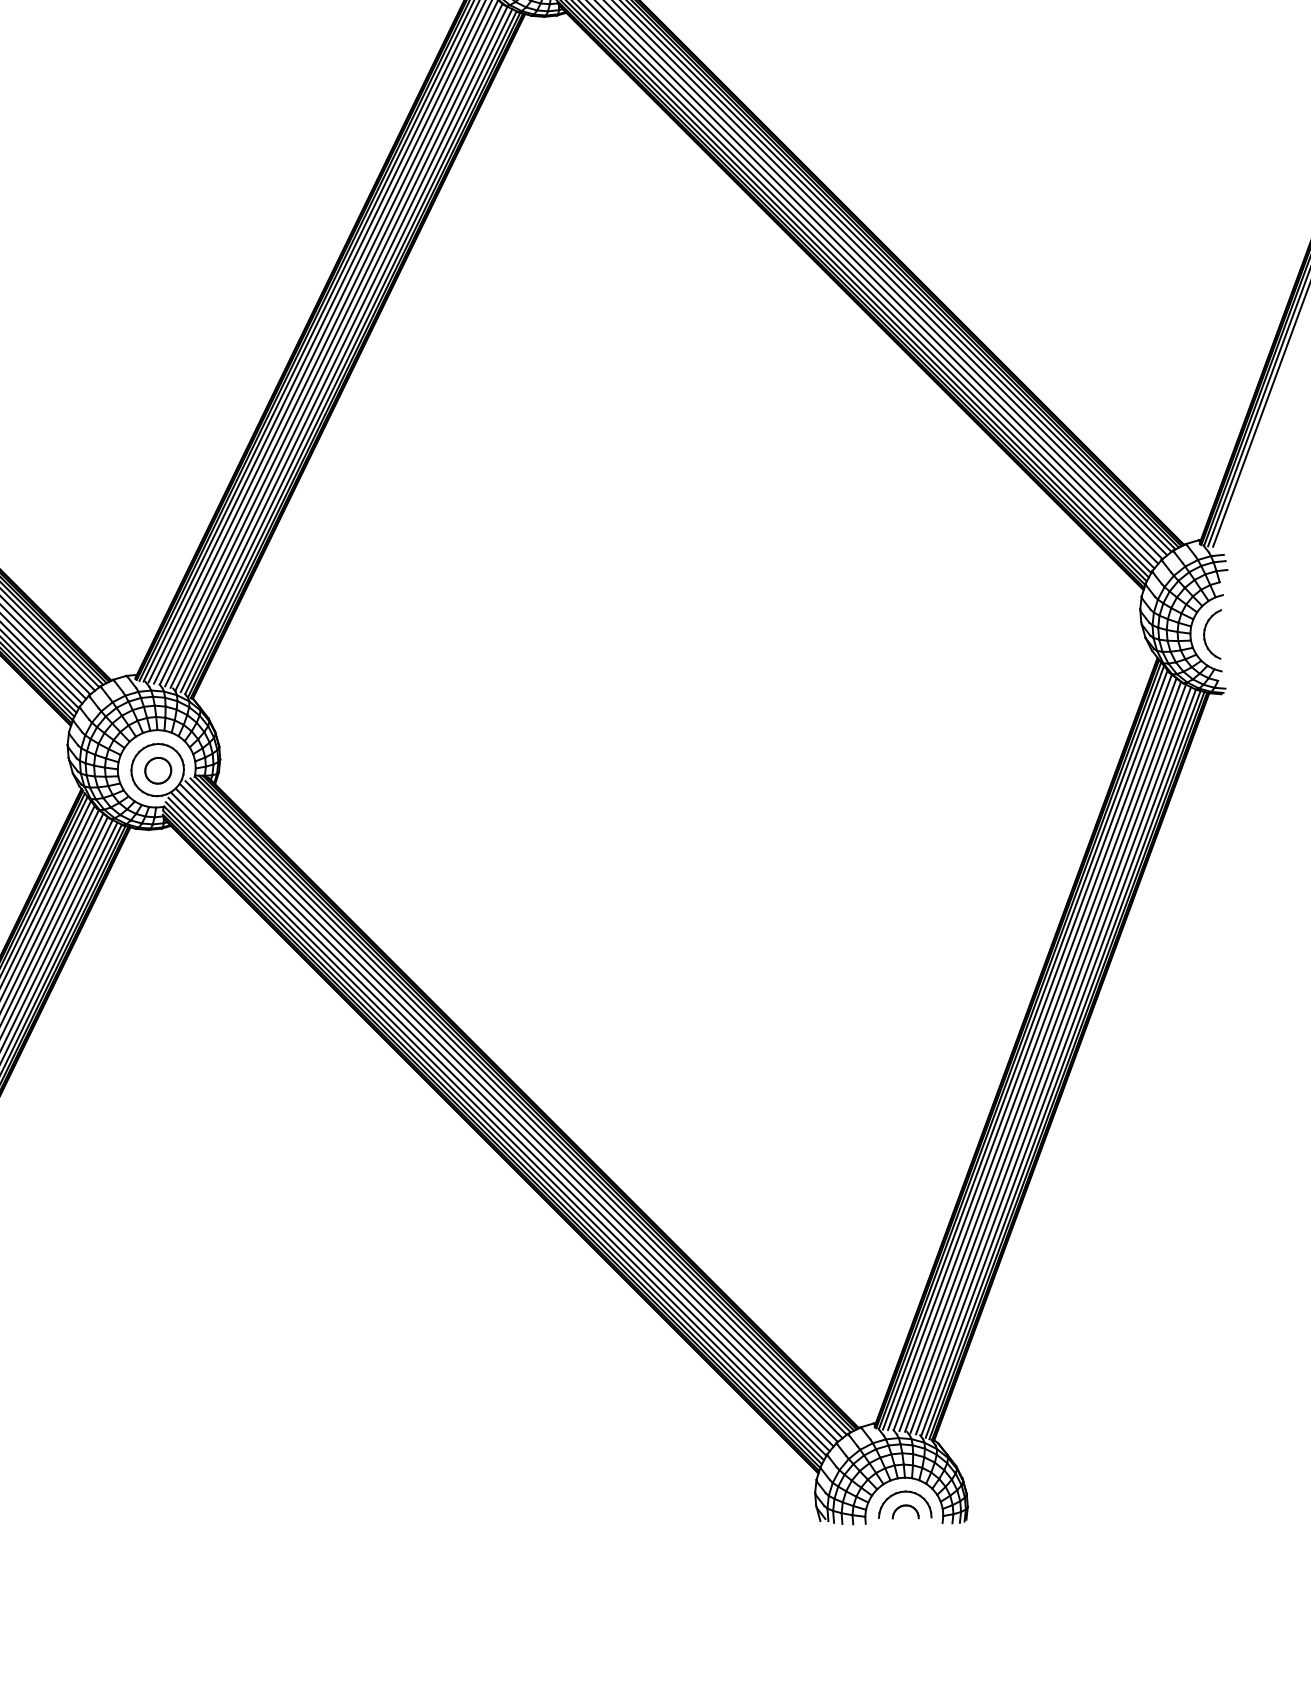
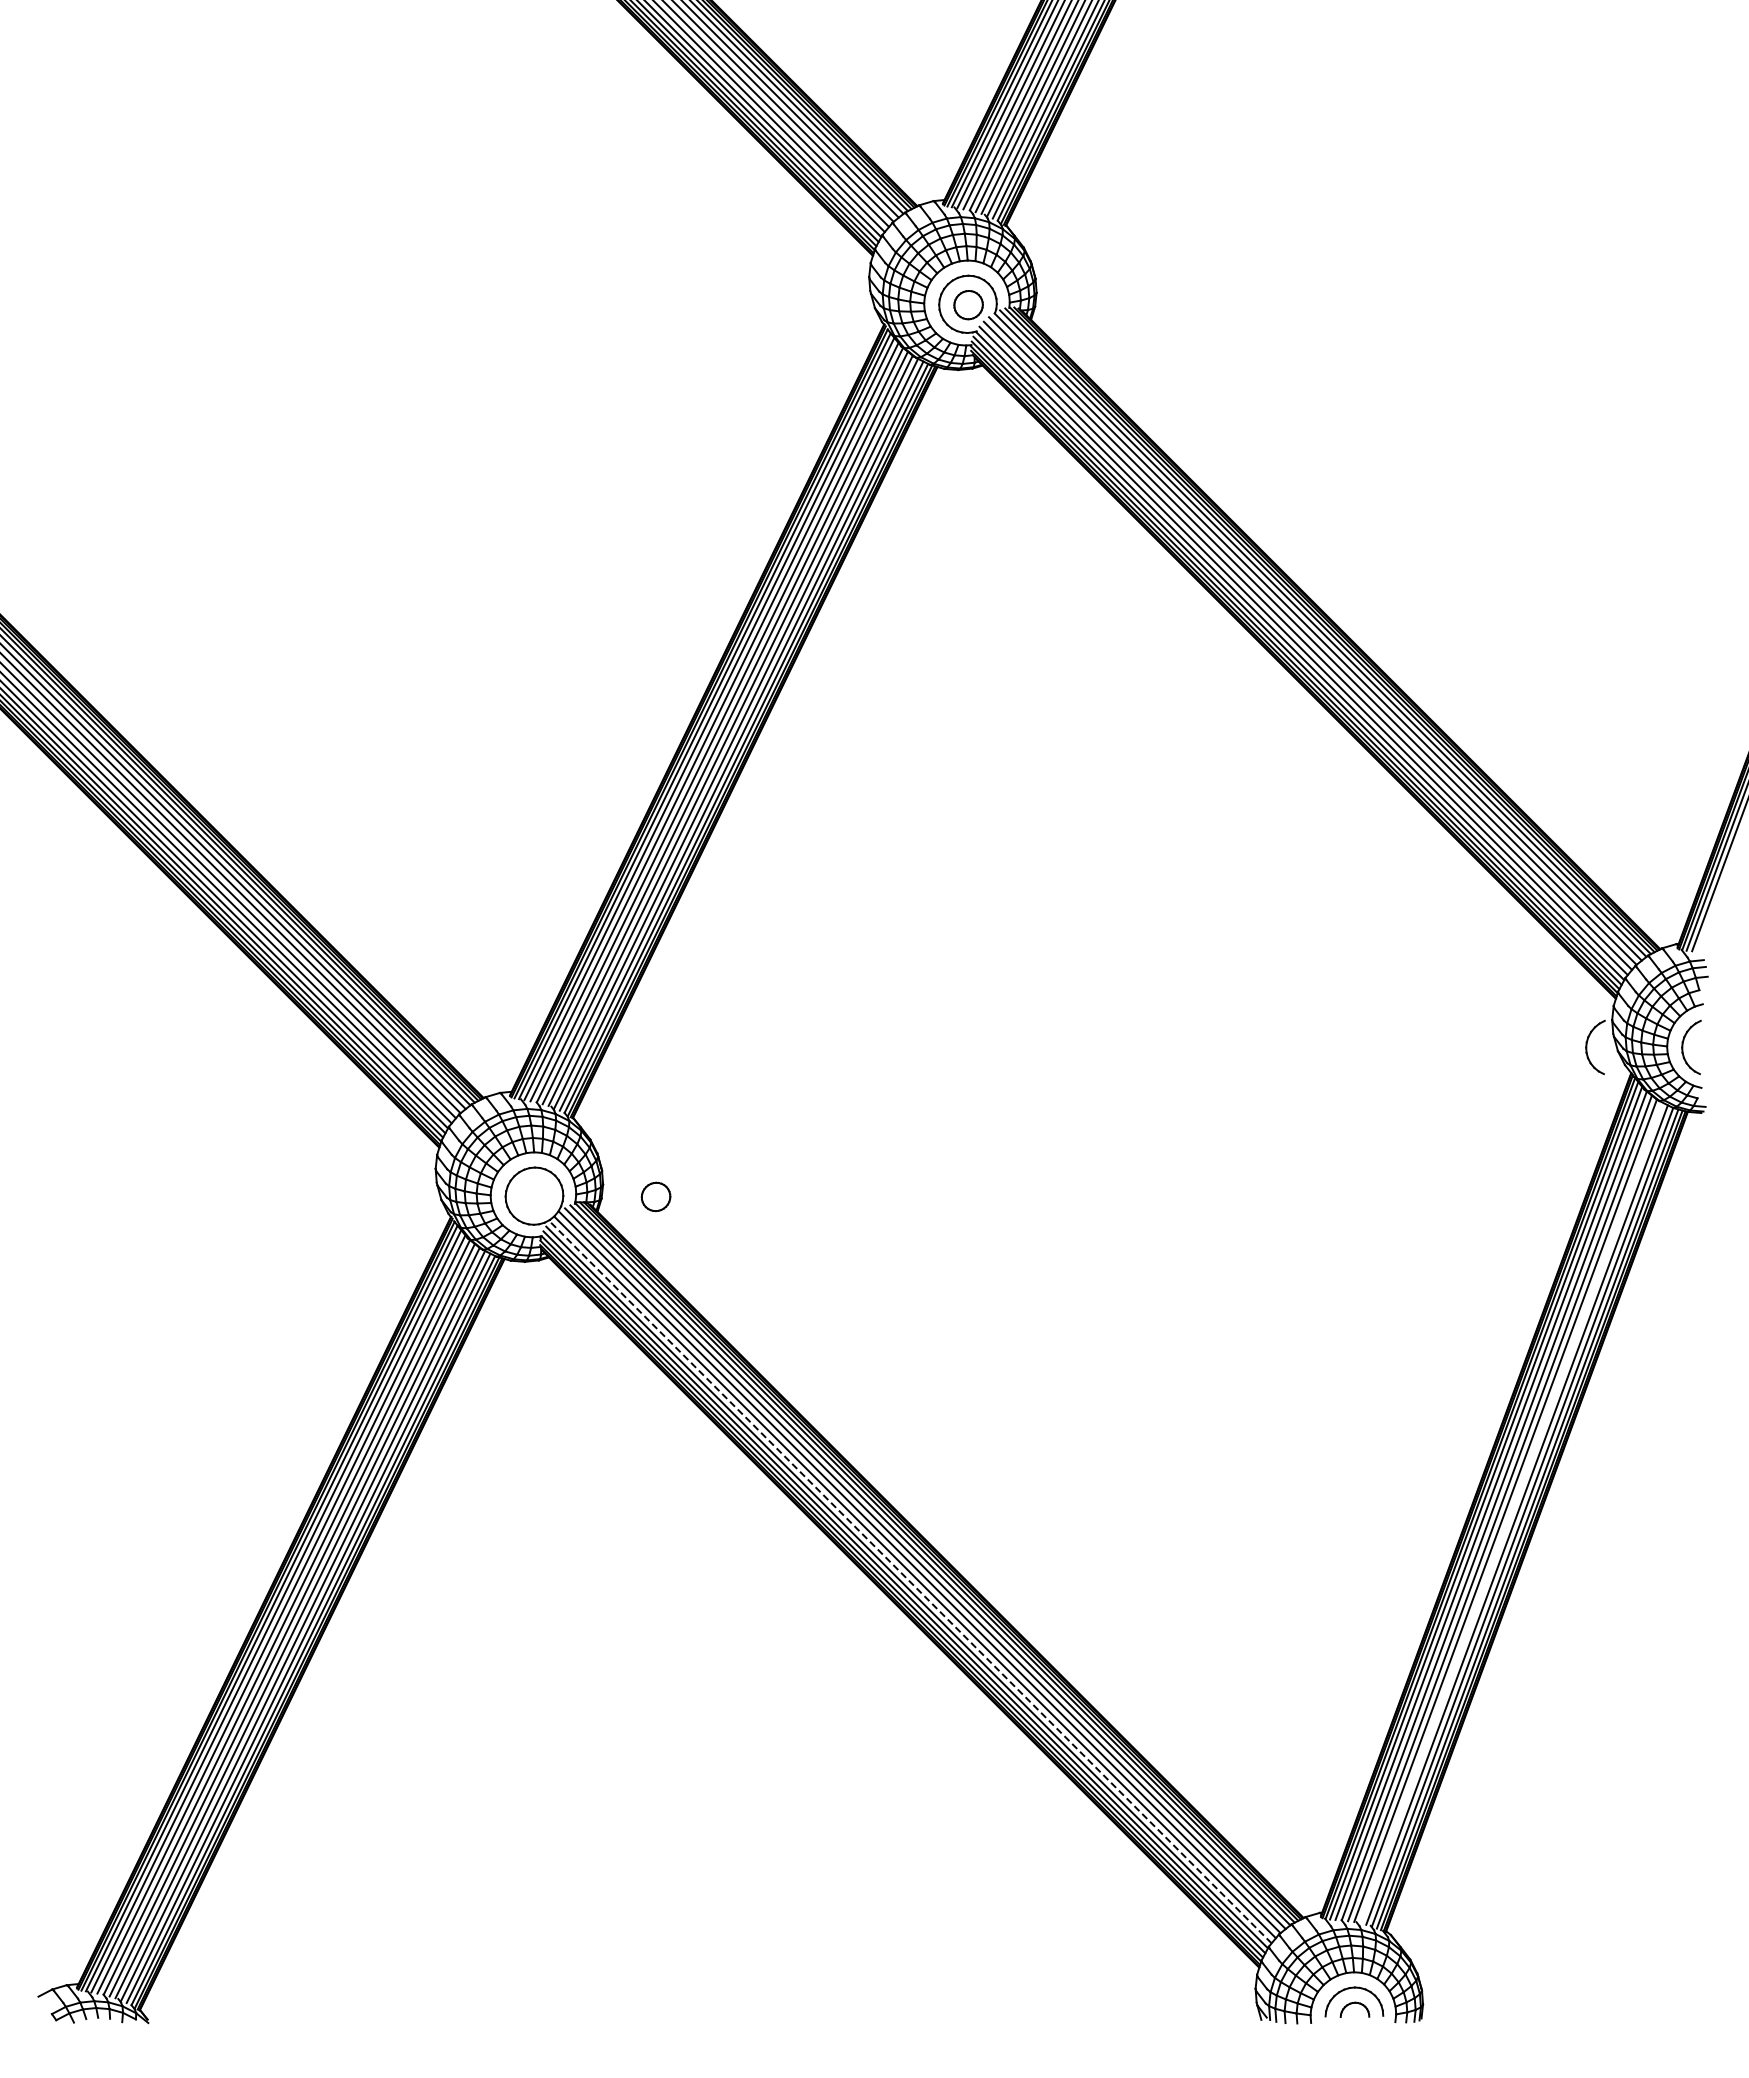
part: (1117, 634) -> (1587, 1047), added
part: (157, 770) -> (655, 1196), moved
line: (1048, 1058) -> (1511, 1512), removed
line: (500, 1122) -> (910, 1582), solid -> dashed

